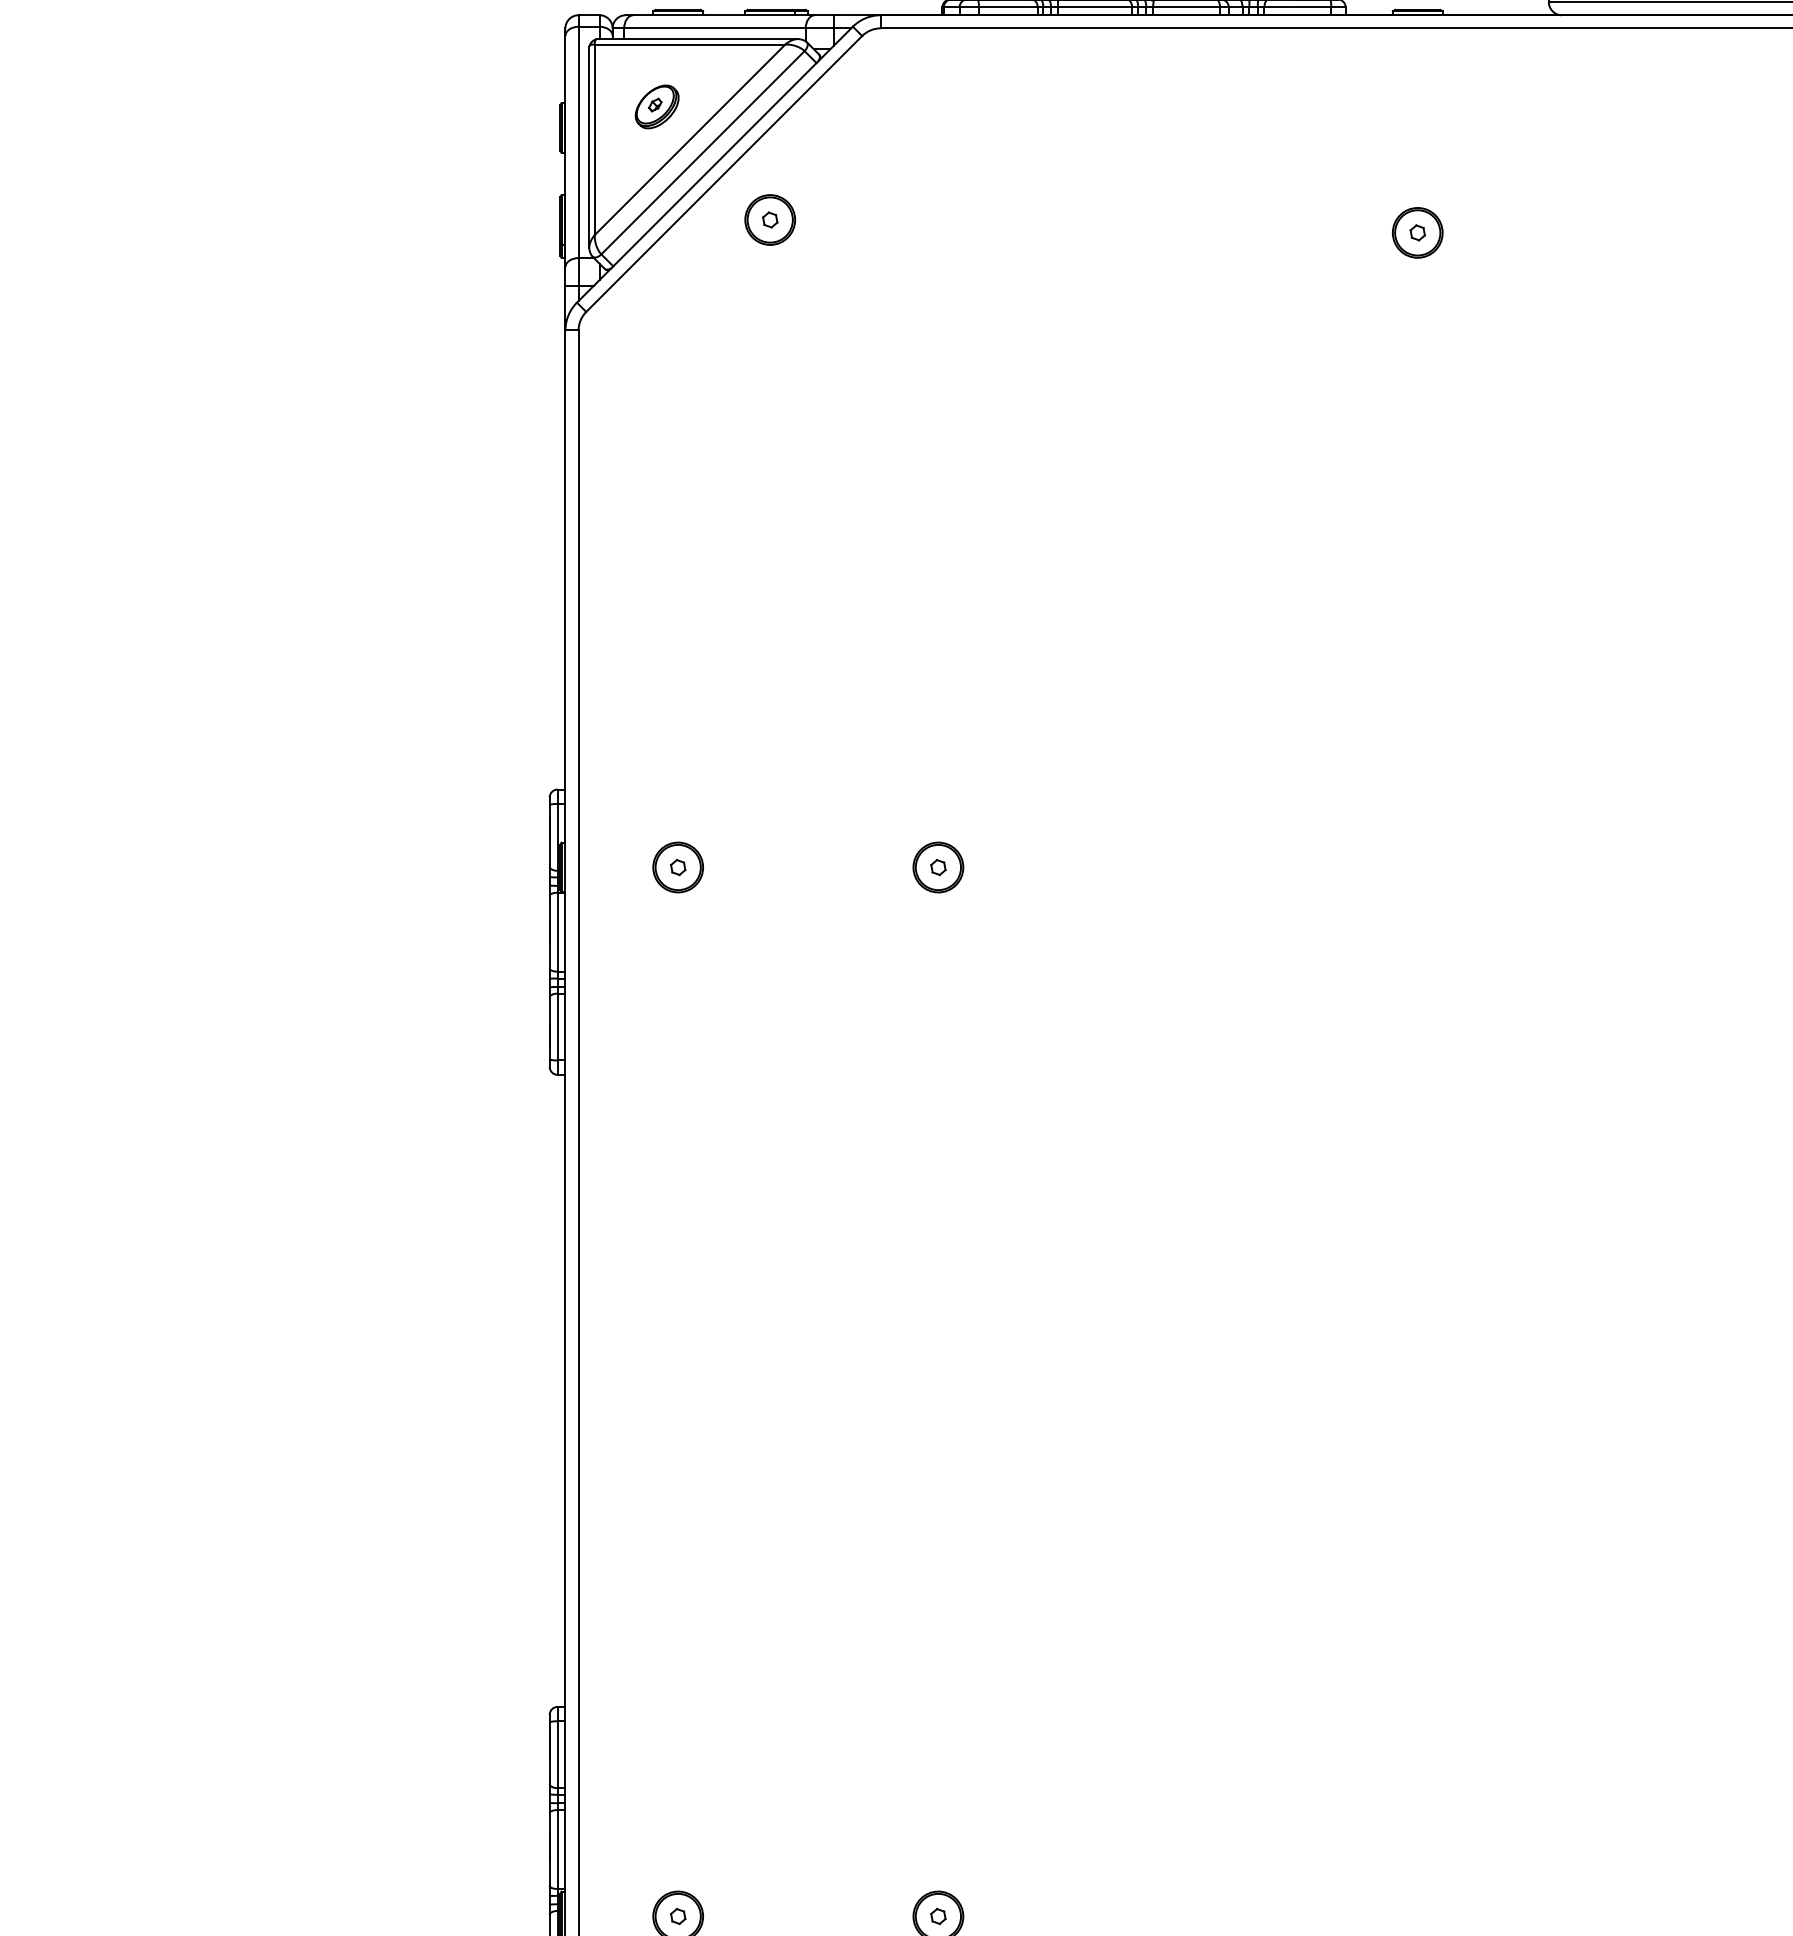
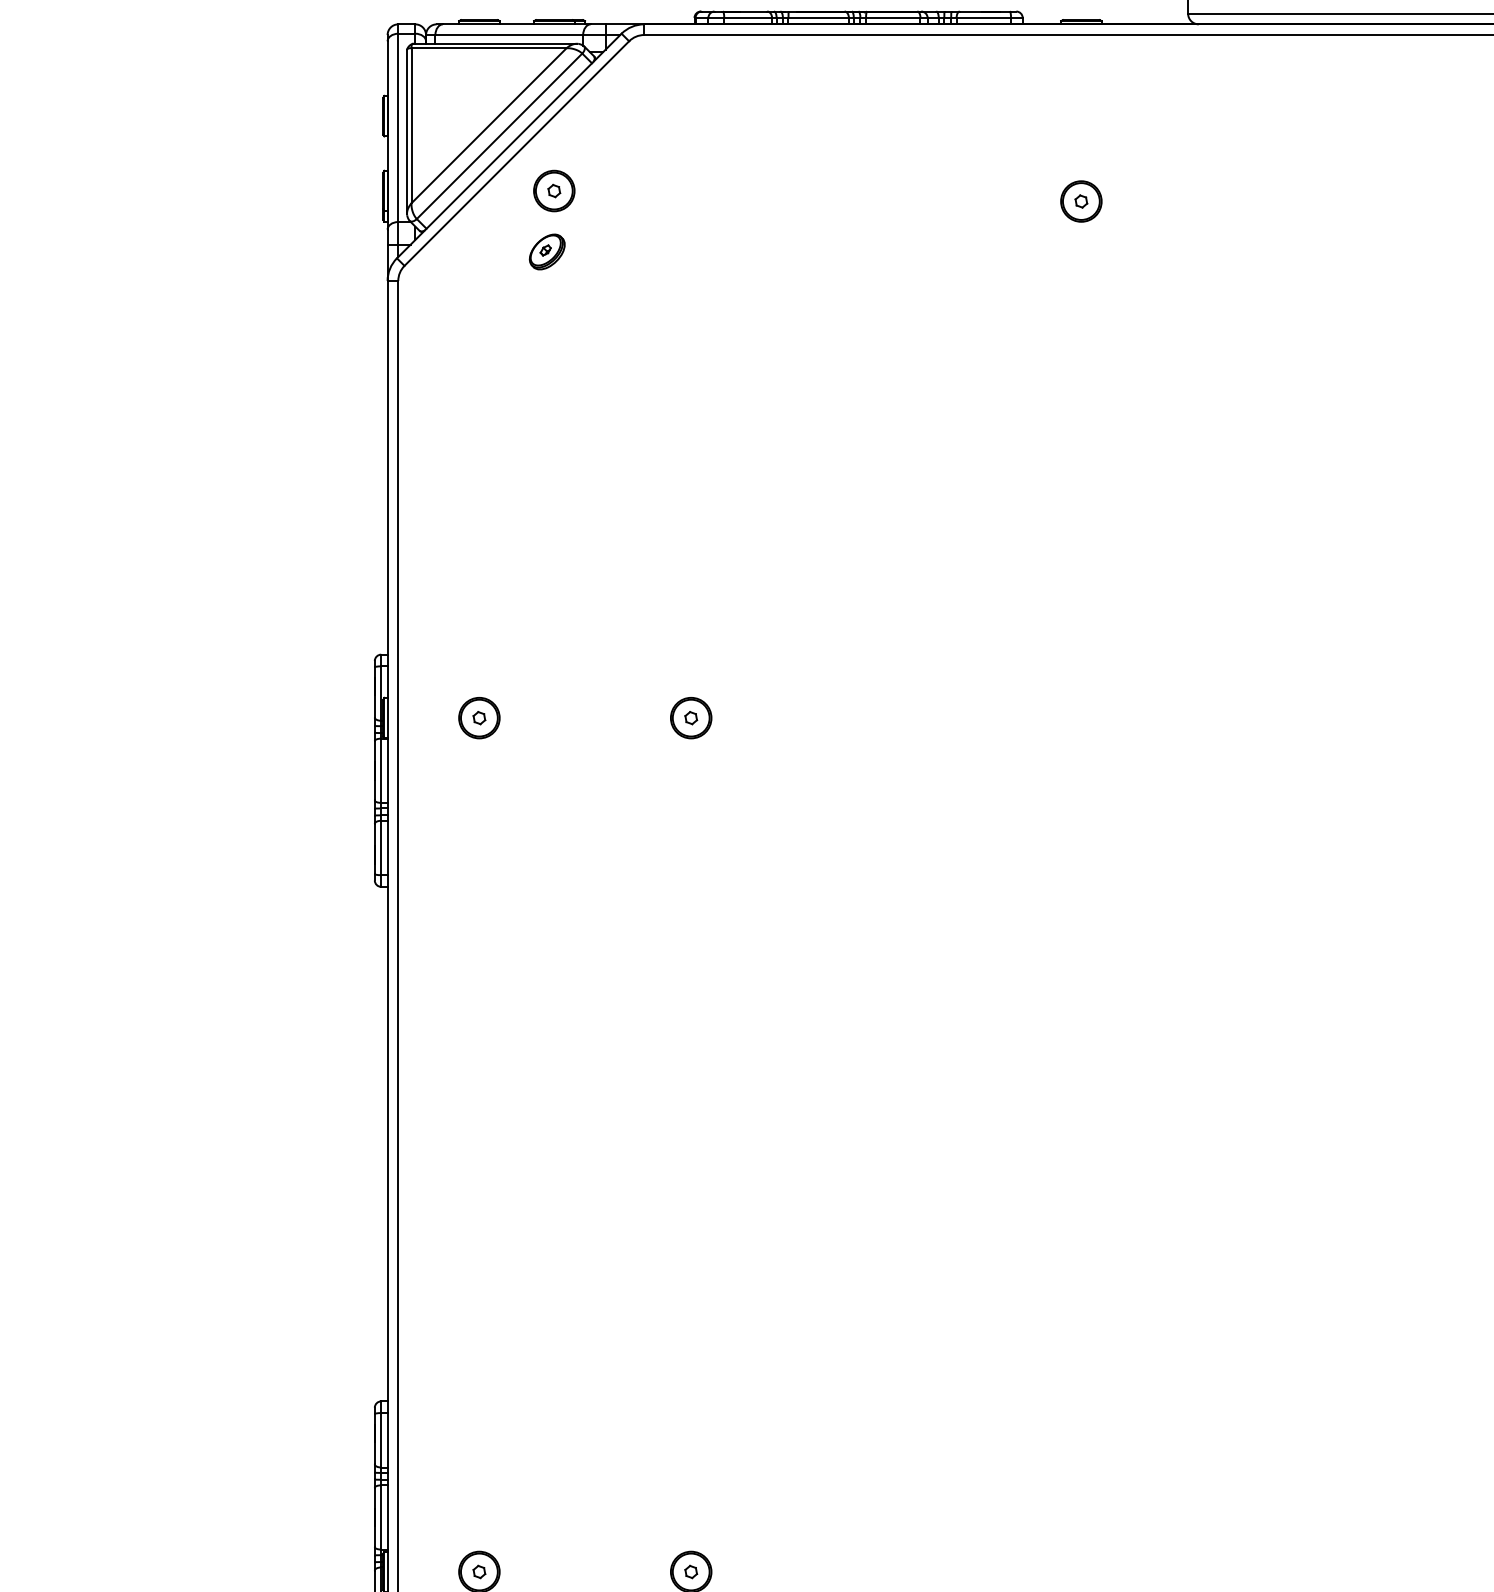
part: (656, 106) -> (546, 251), moved

